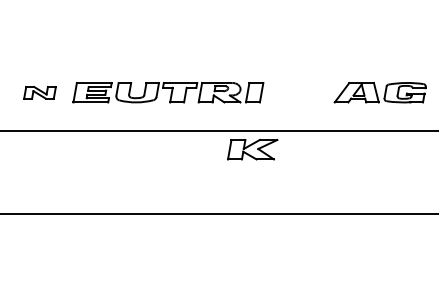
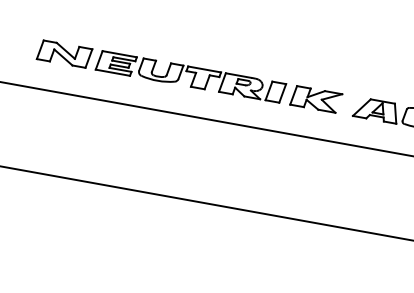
part: (39, 92) -> (64, 53), size x1.67
part: (252, 149) -> (316, 99), moved

